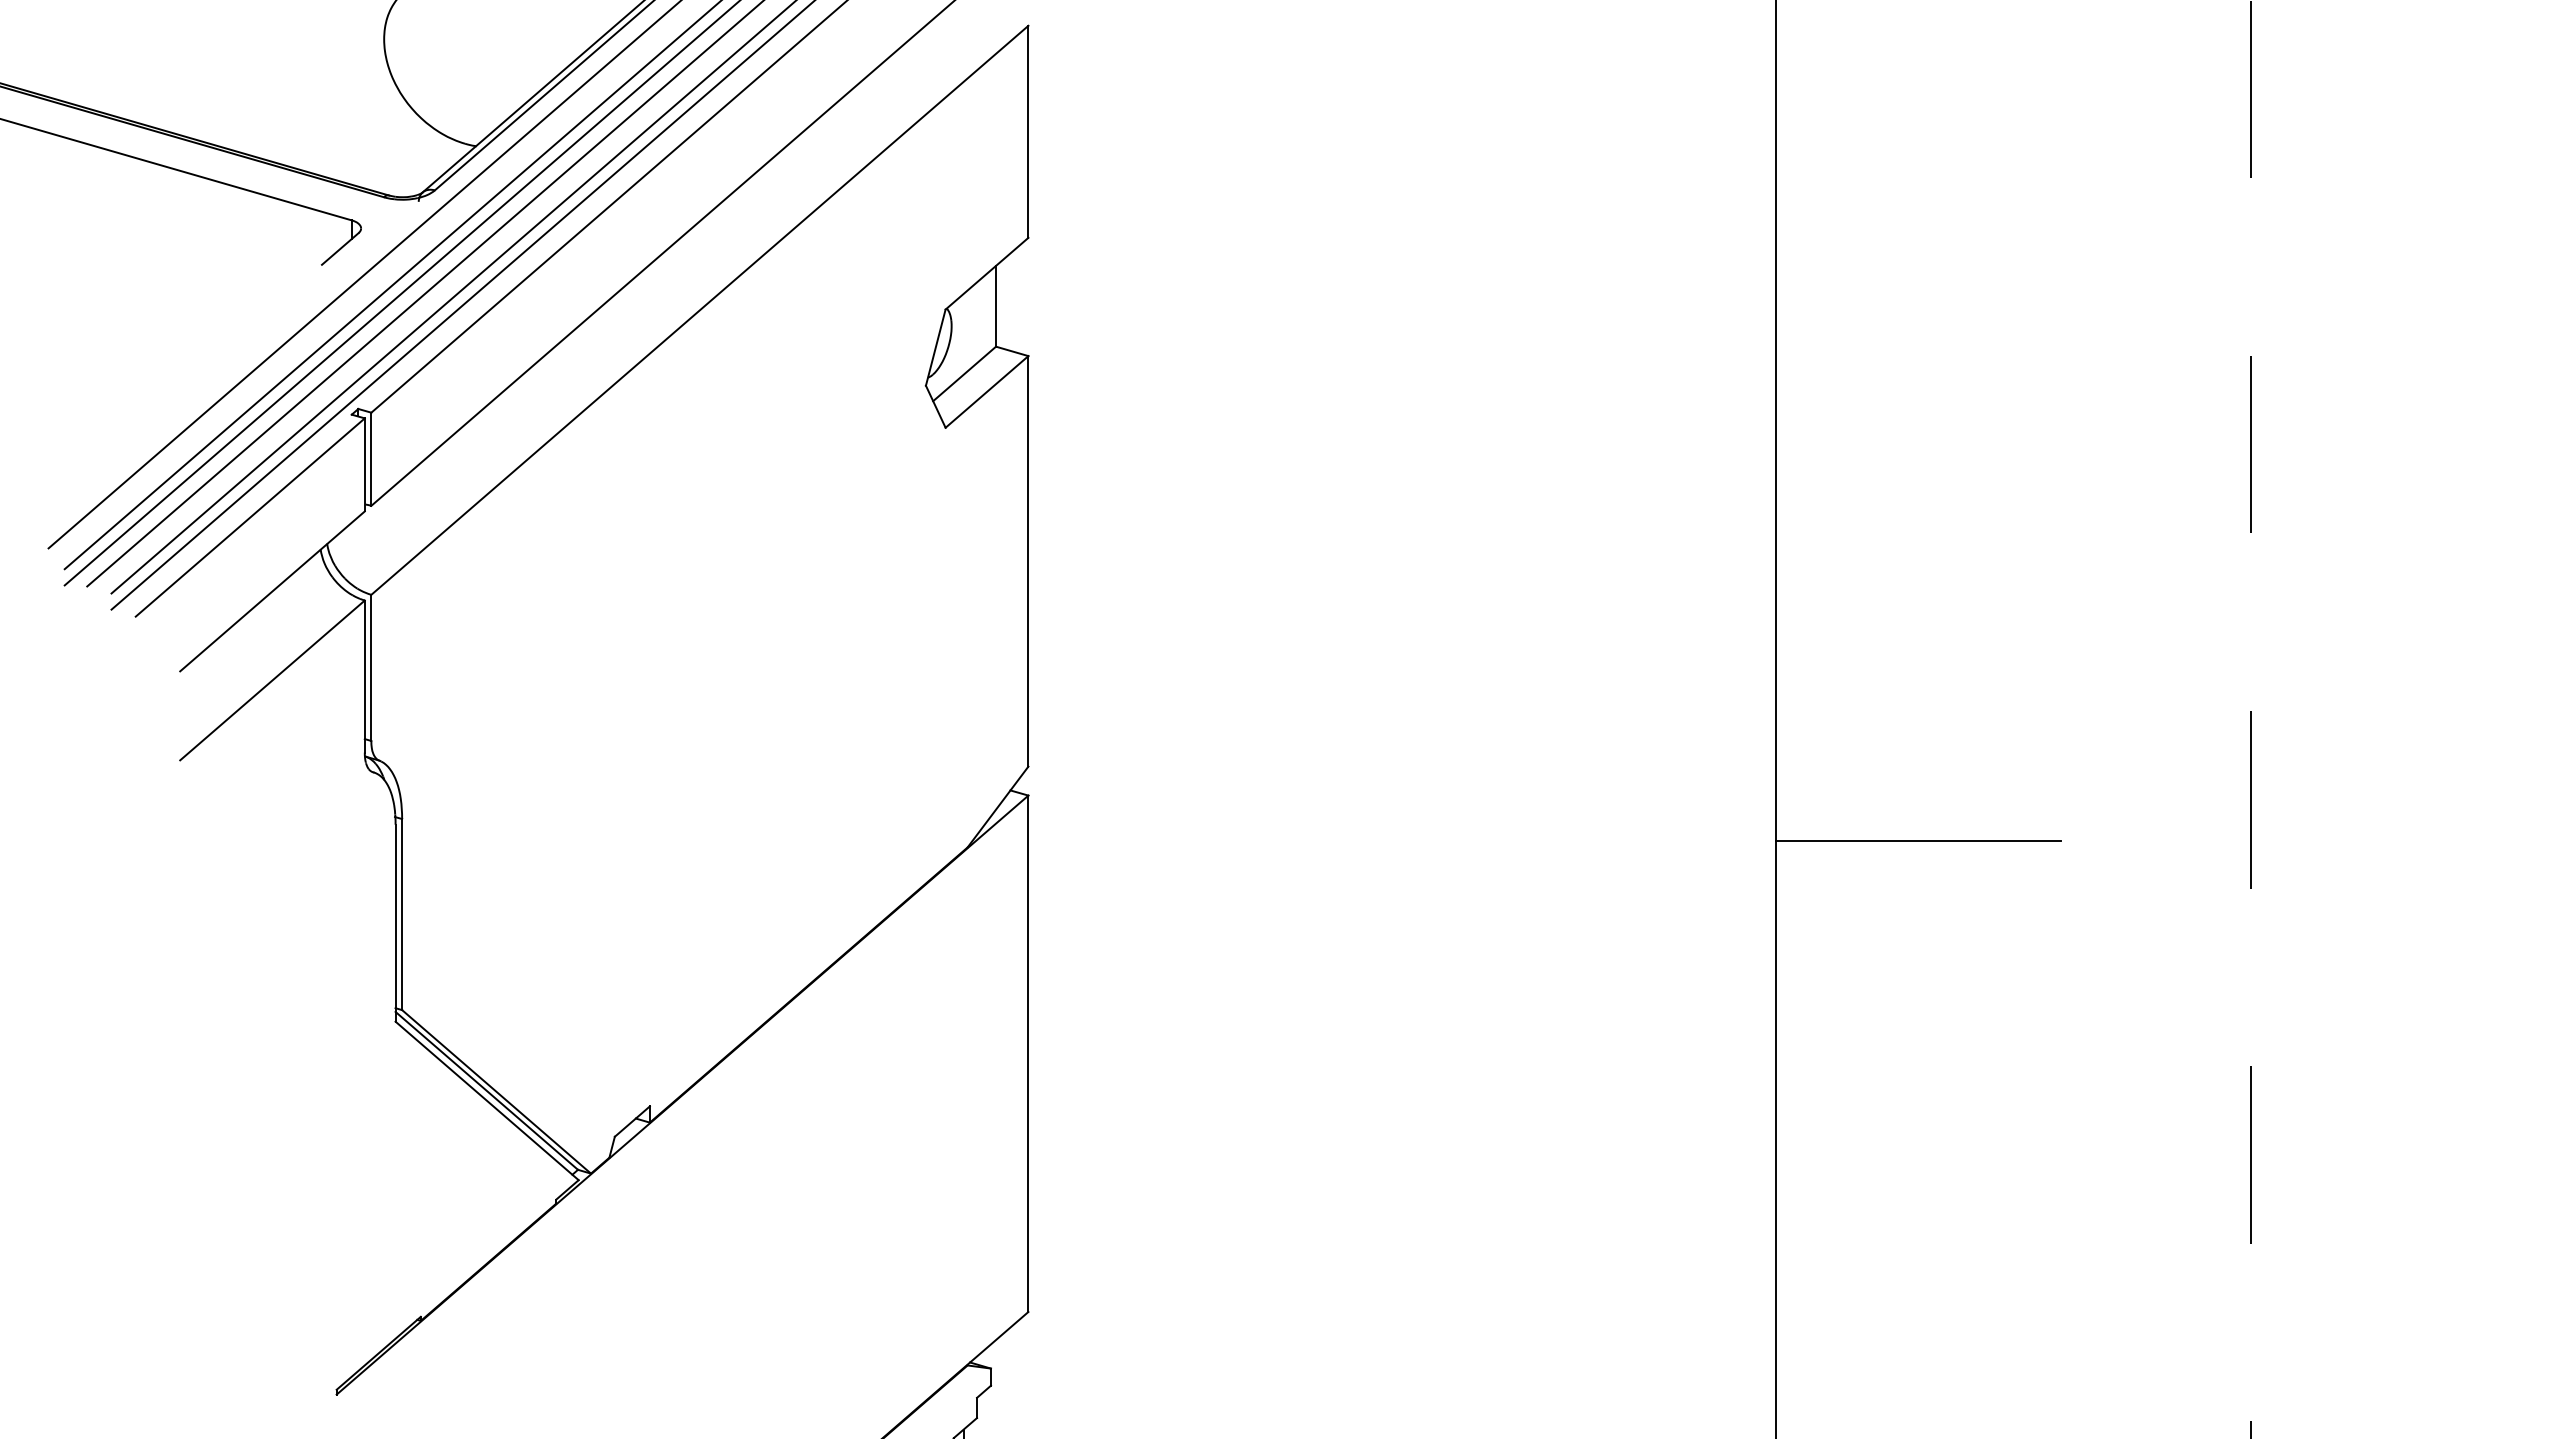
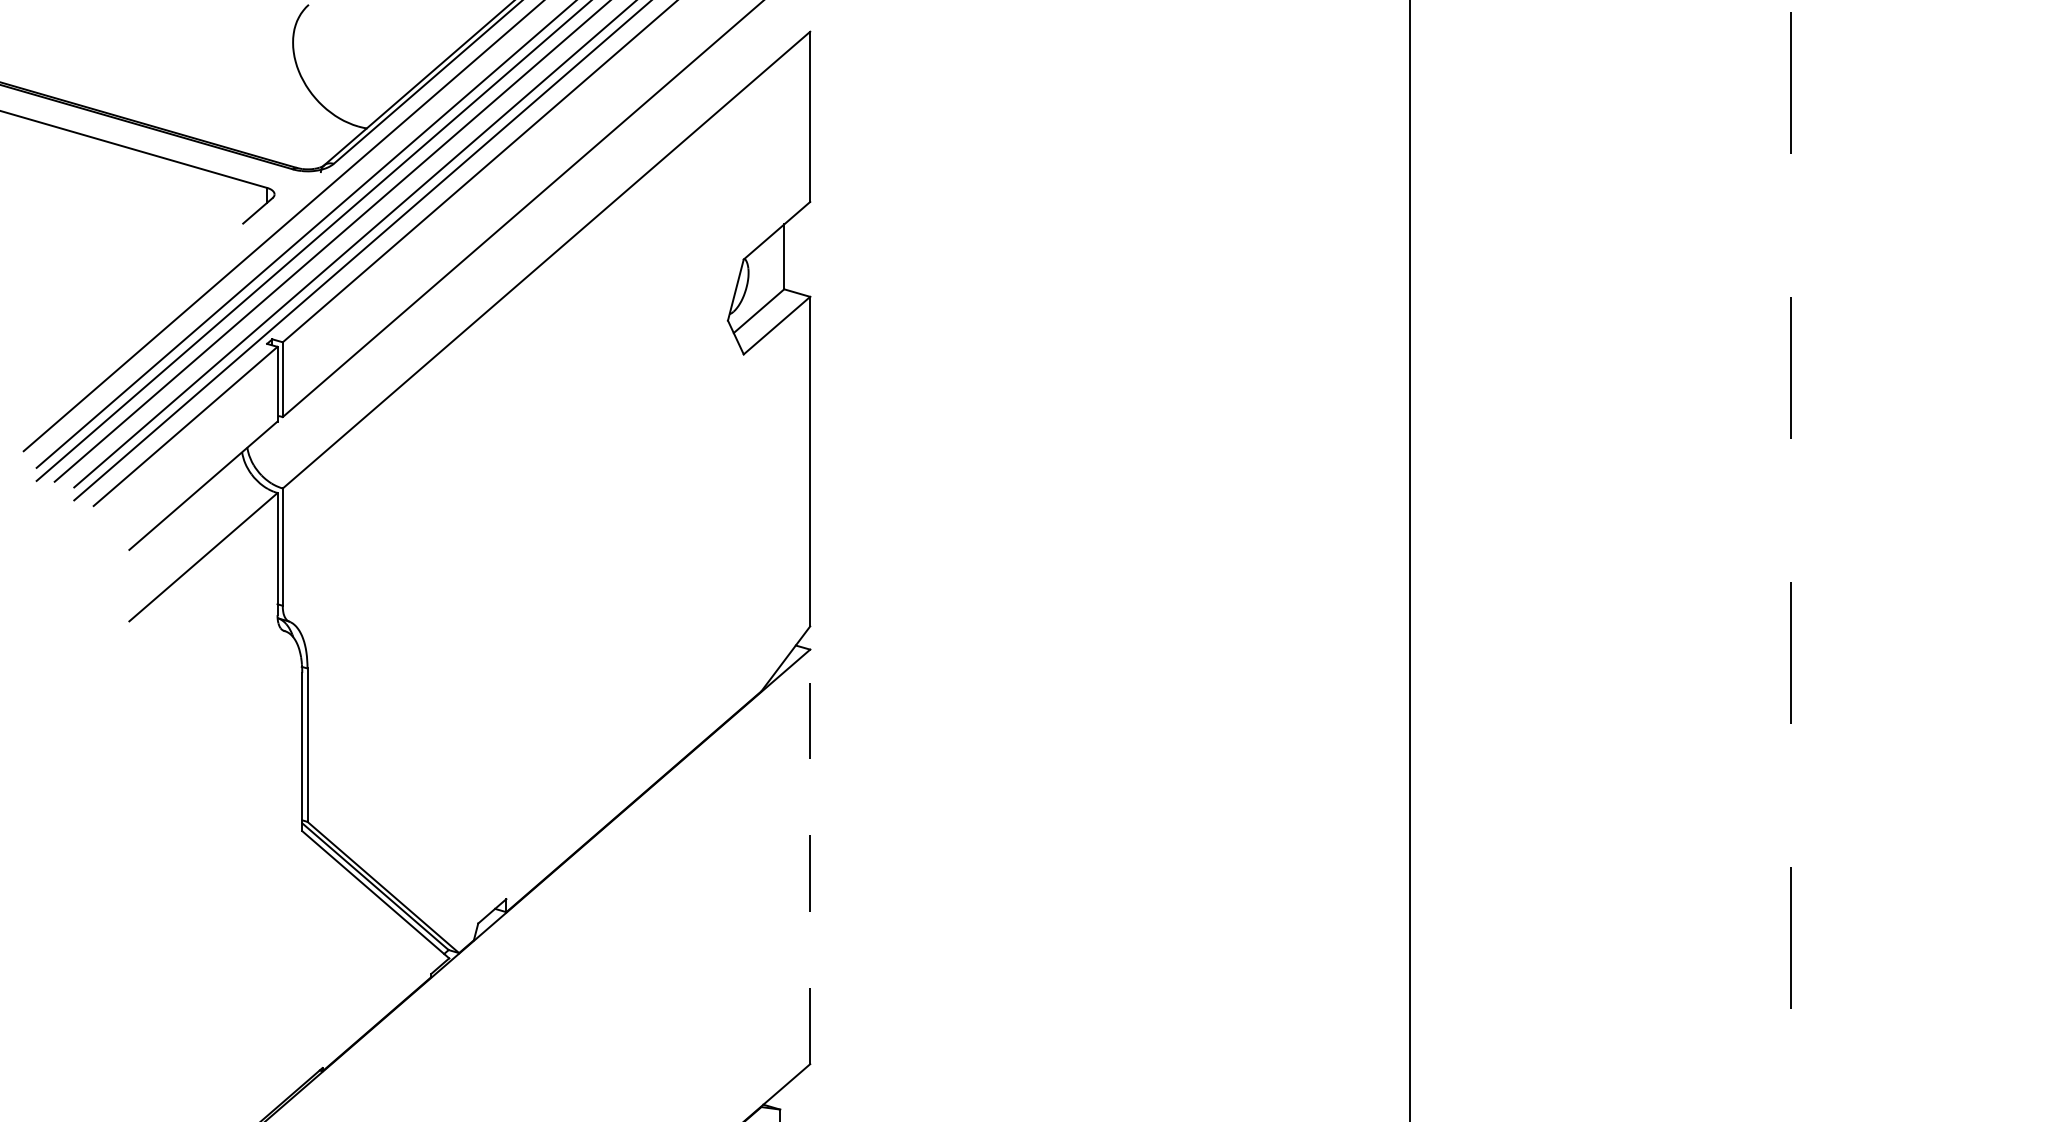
line: (1917, 841) -> (1523, 686), removed
line: (1028, 1053) -> (810, 856), solid -> dashed

